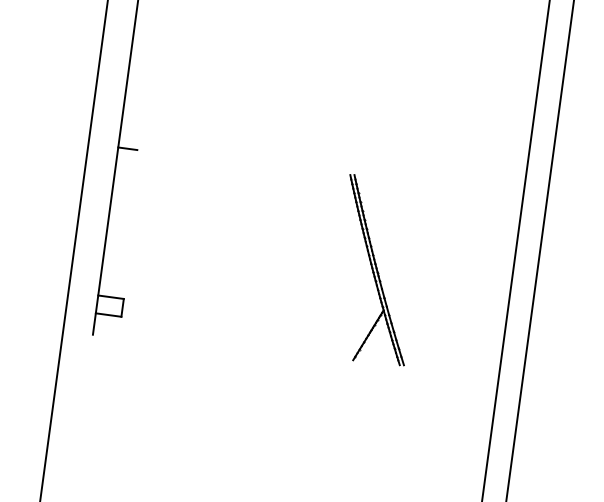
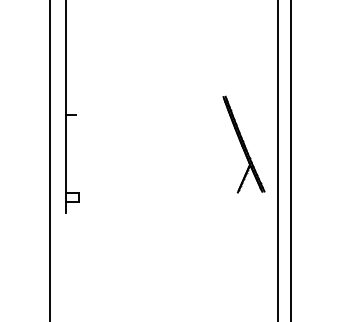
part: (376, 270) -> (243, 144), moved

